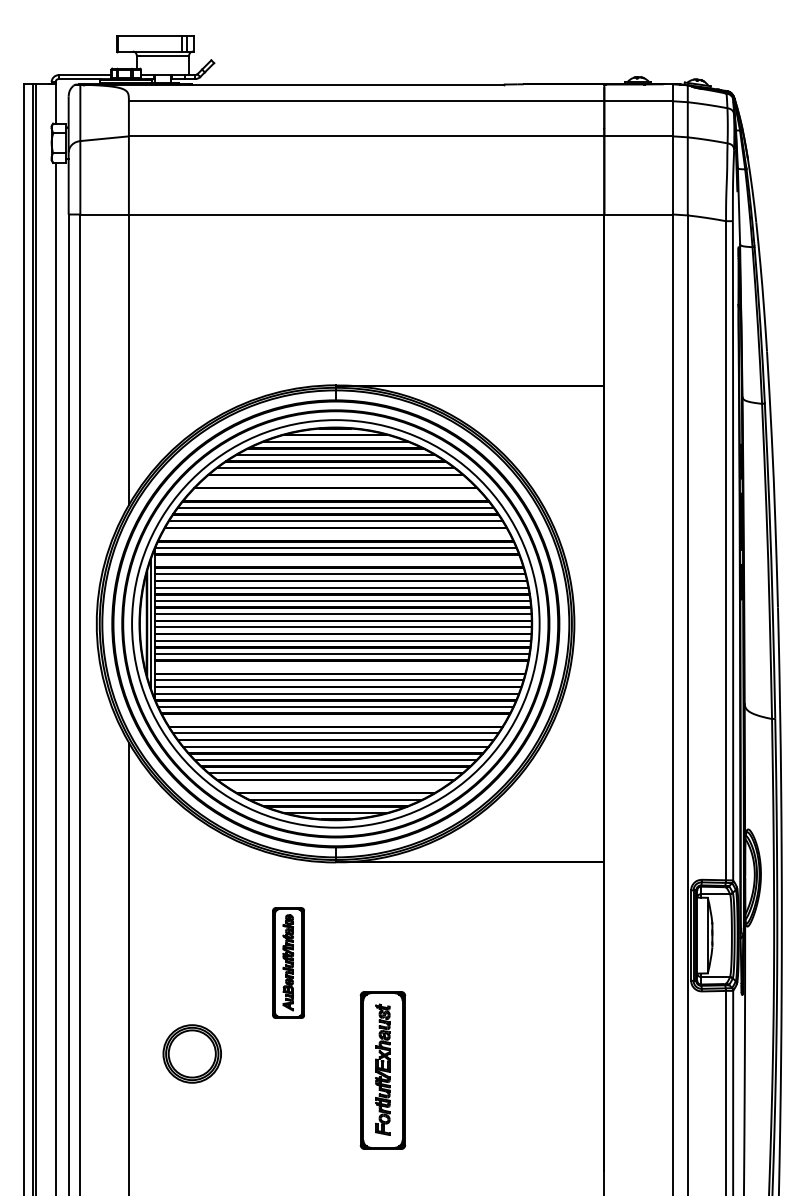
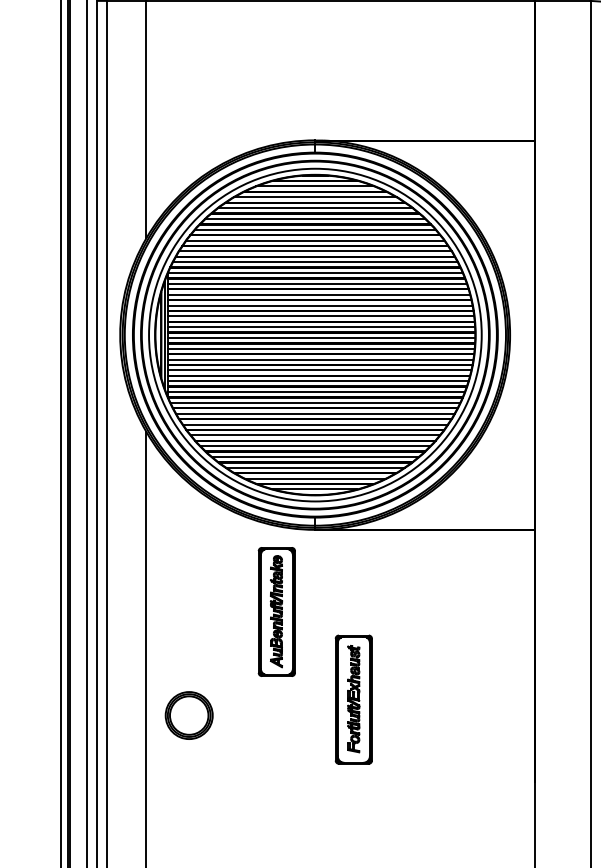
line: (335, 481) -> (315, 218), added
line: (335, 494) -> (315, 229), added
line: (335, 534) -> (315, 262), added
line: (338, 561) -> (317, 284), added
line: (340, 667) -> (319, 370), added
line: (335, 720) -> (315, 413), added
line: (335, 786) -> (315, 467), added
part: (288, 962) -> (276, 611), size x1.43
part: (191, 1053) -> (188, 715), moved

